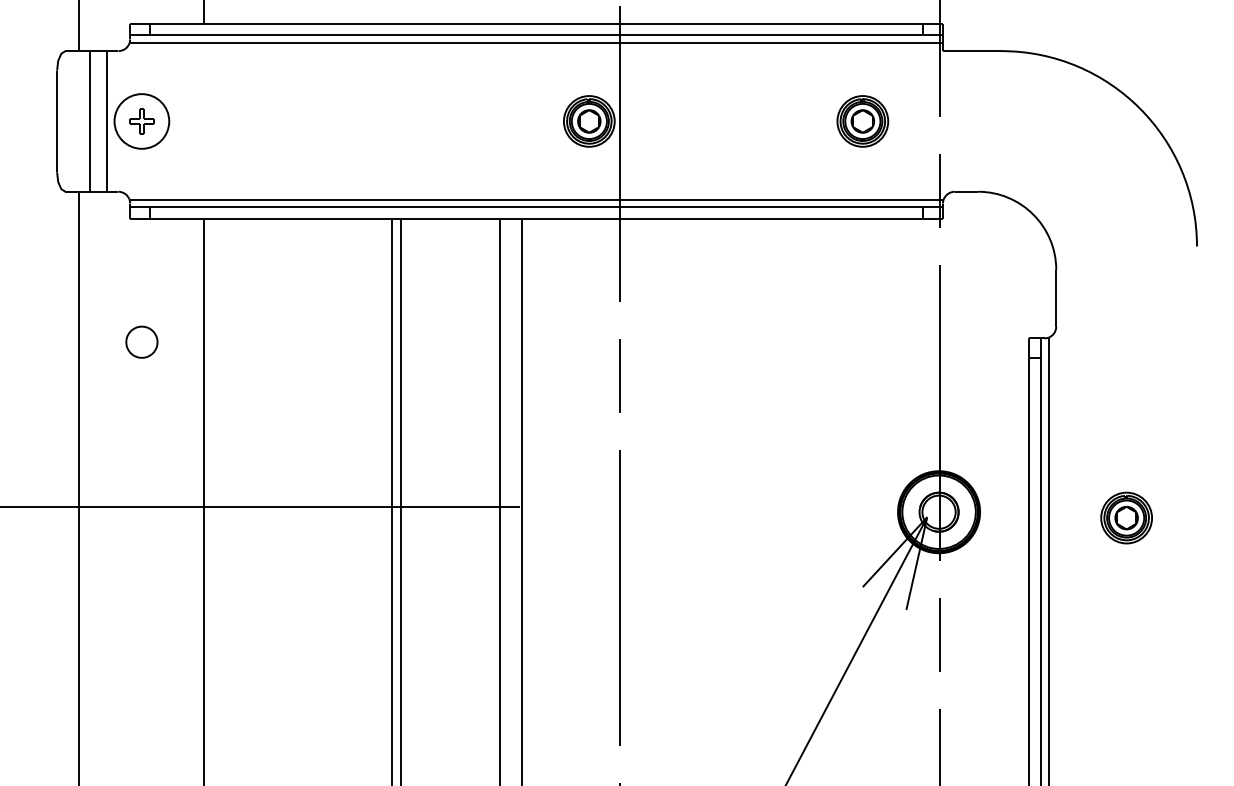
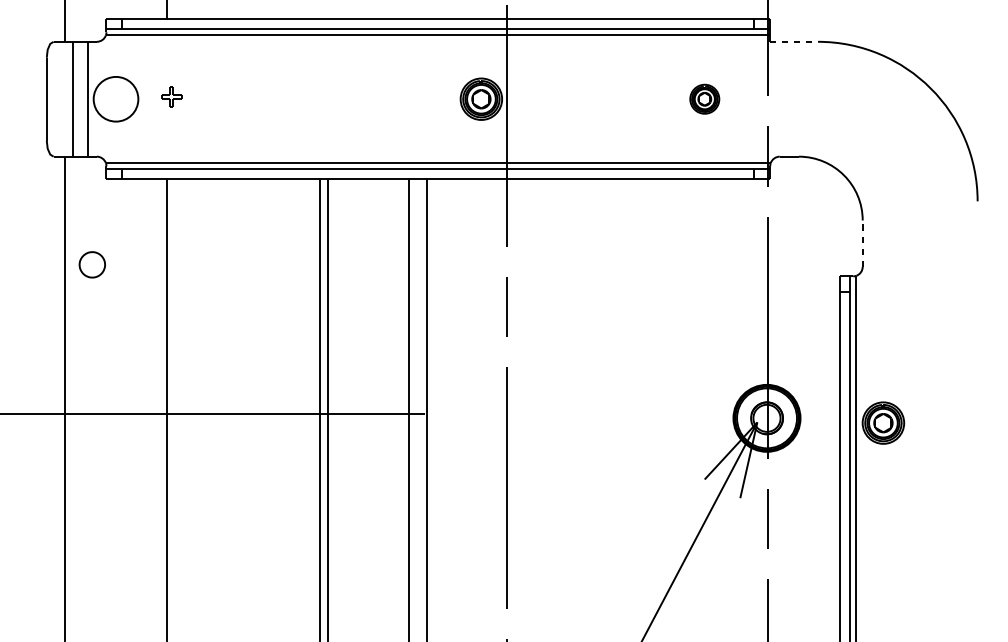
line: (972, 51) -> (794, 42), solid -> dashed
part: (141, 121) -> (171, 96), moved
part: (862, 121) -> (704, 99), size x0.7
line: (1056, 297) -> (862, 243), solid -> dashed
part: (141, 341) -> (92, 264), moved
part: (1126, 517) -> (883, 422), moved

